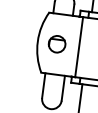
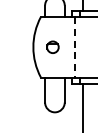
part: (56, 44) -> (52, 47), size x0.7
line: (79, 47) -> (75, 47), solid -> dashed

